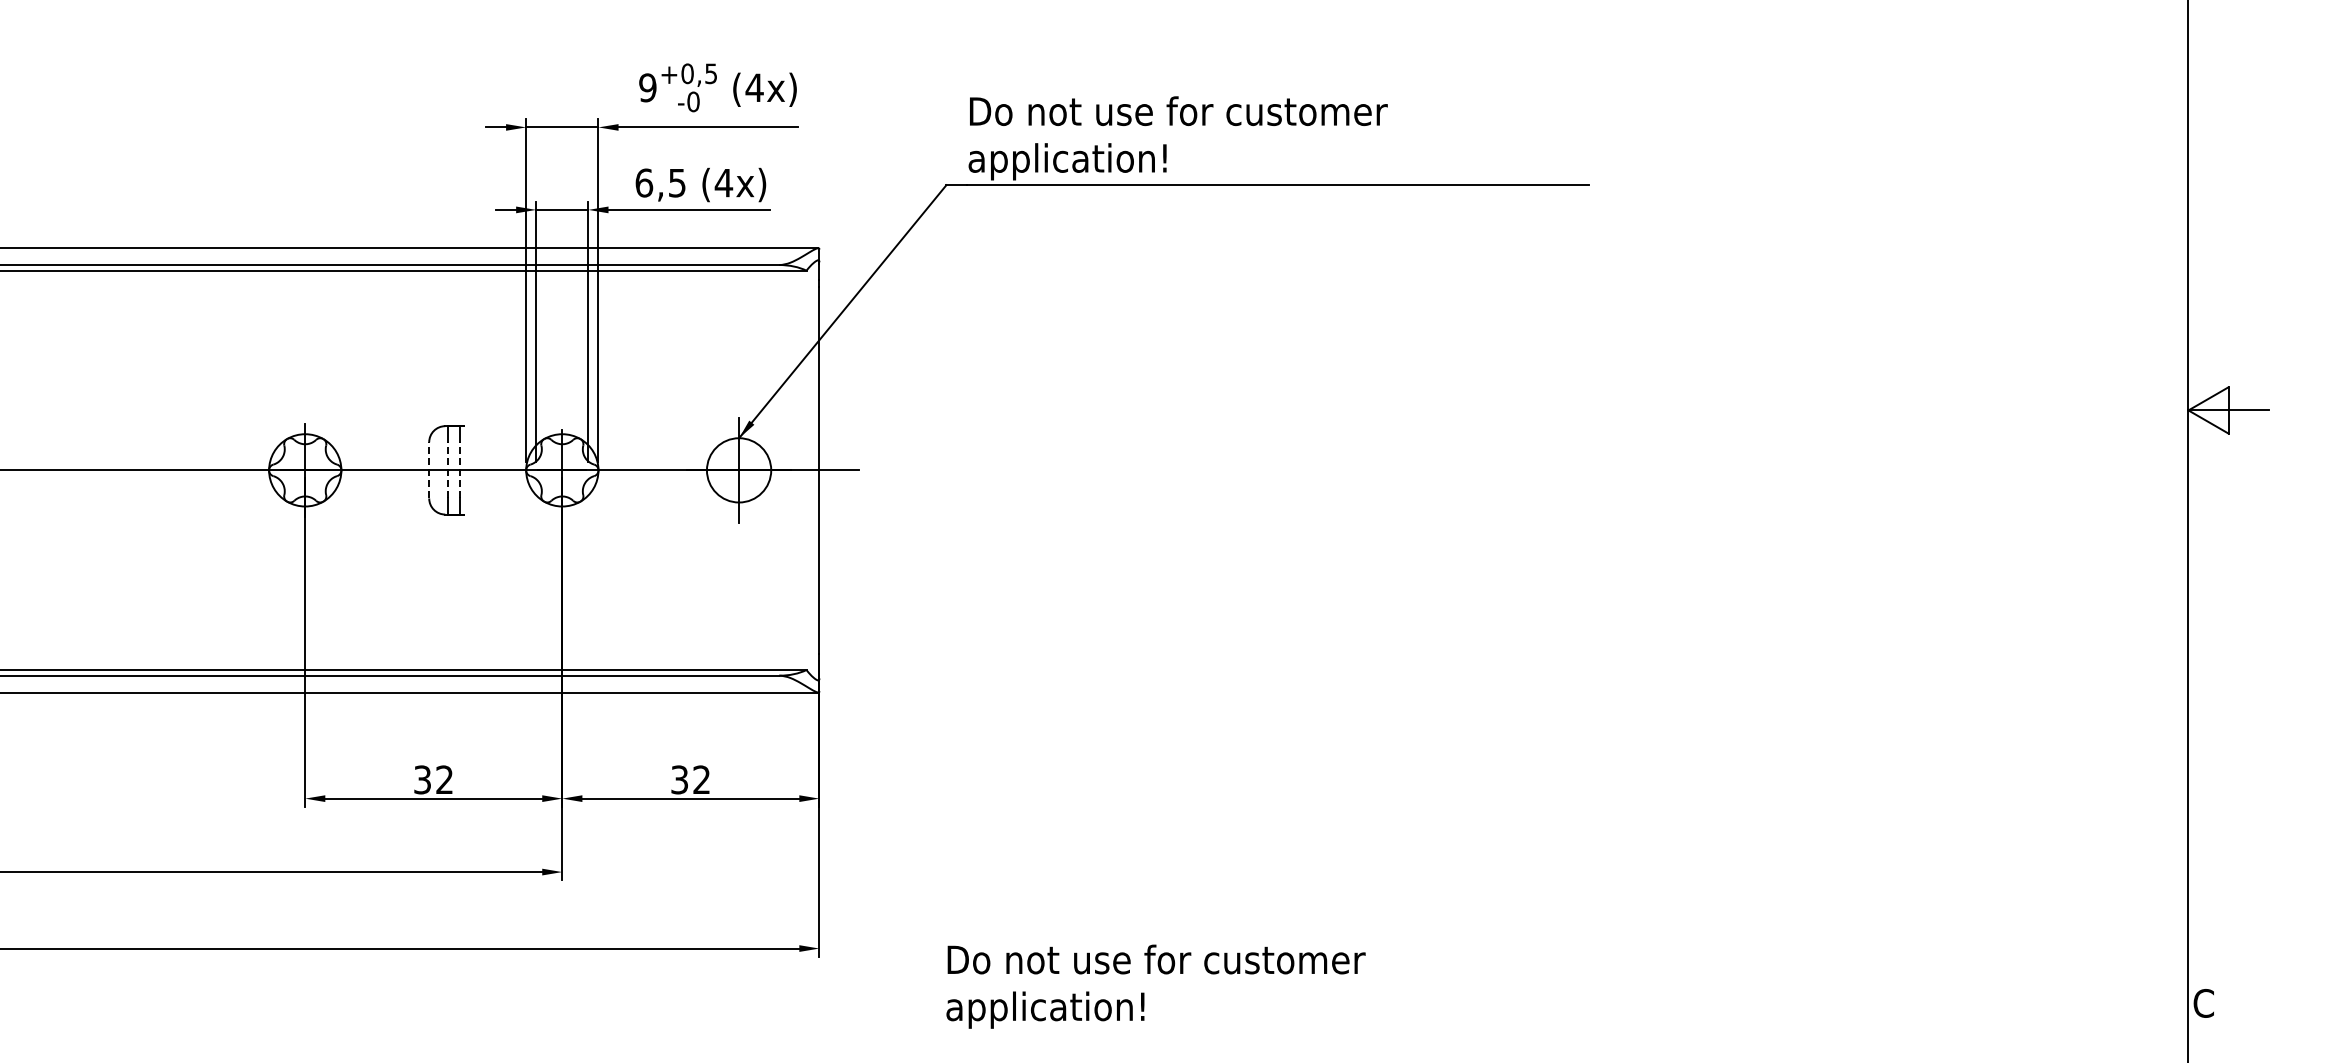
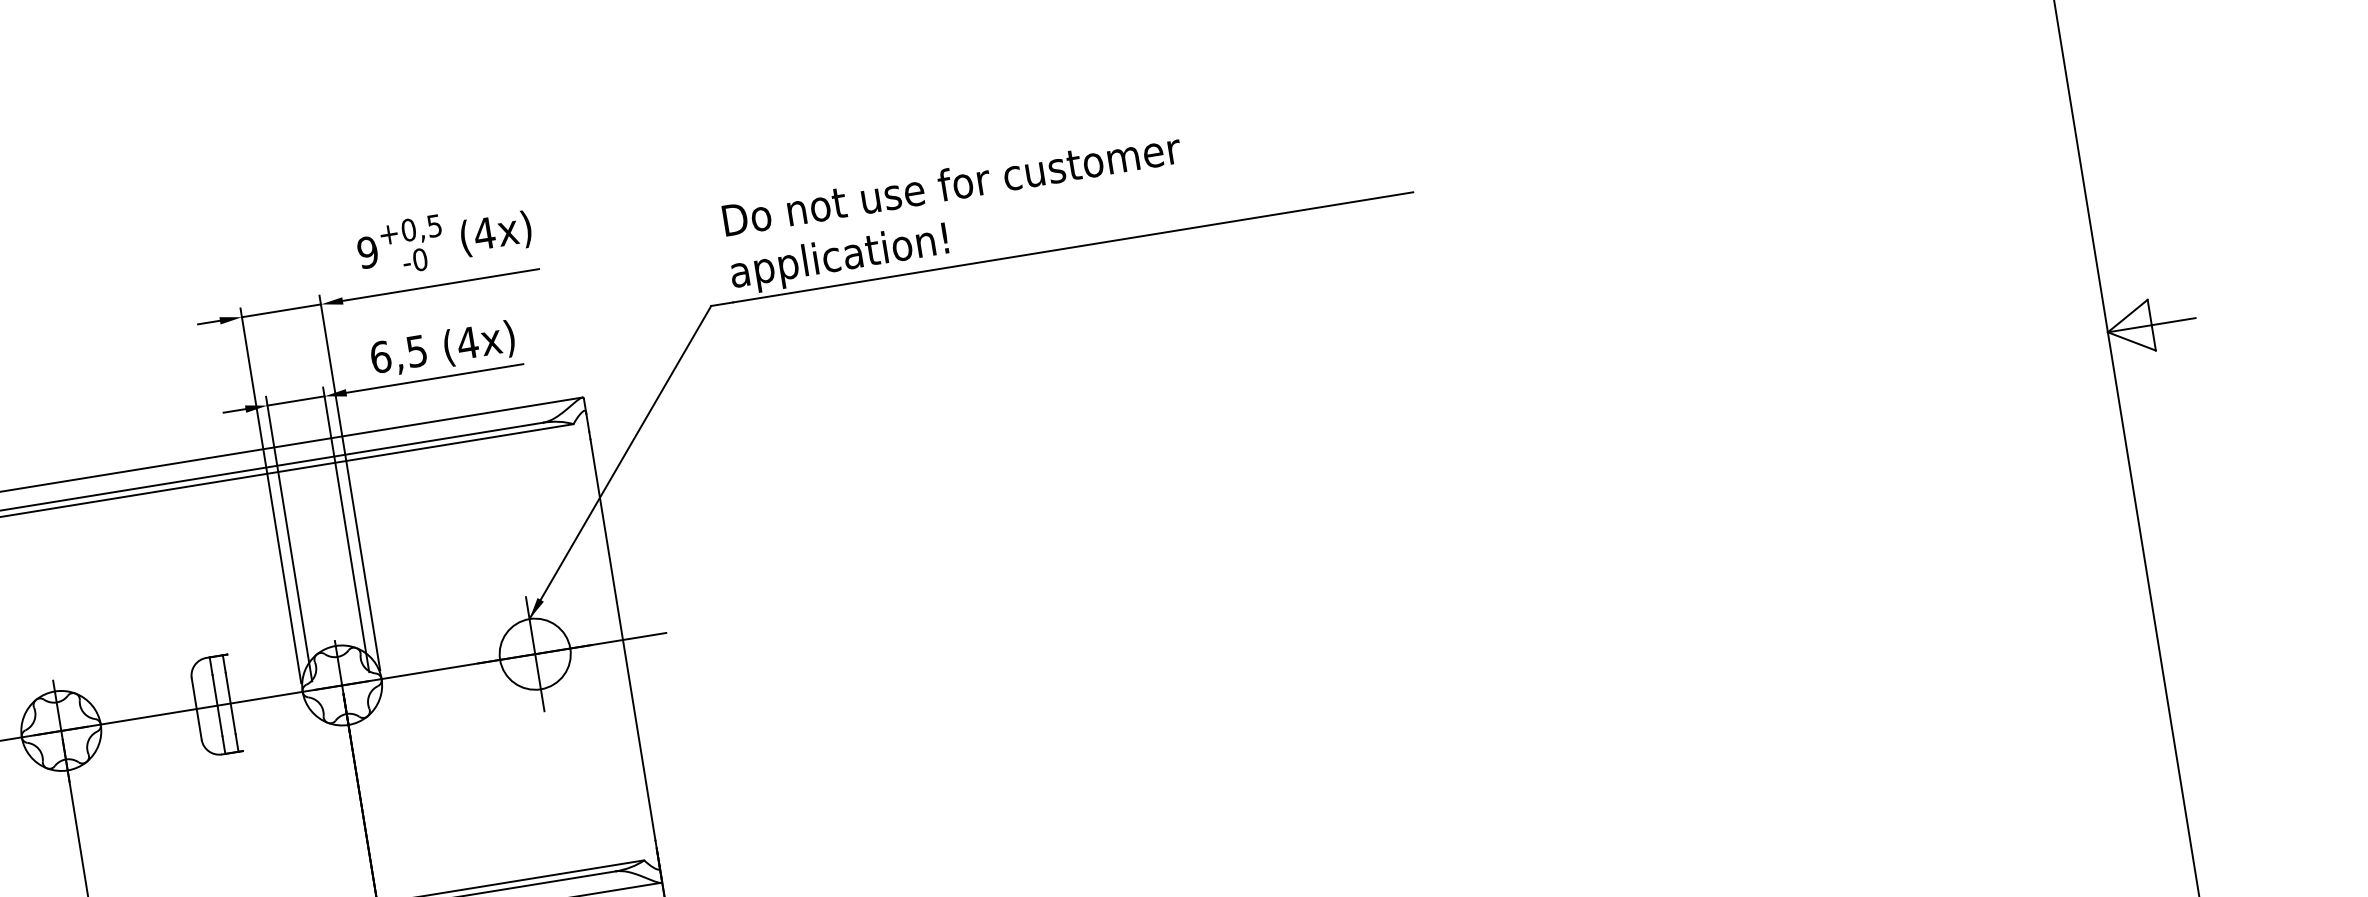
line: (429, 469) -> (196, 708), dashed -> solid
line: (448, 469) -> (217, 704), dashed -> solid
line: (460, 469) -> (230, 702), dashed -> solid

